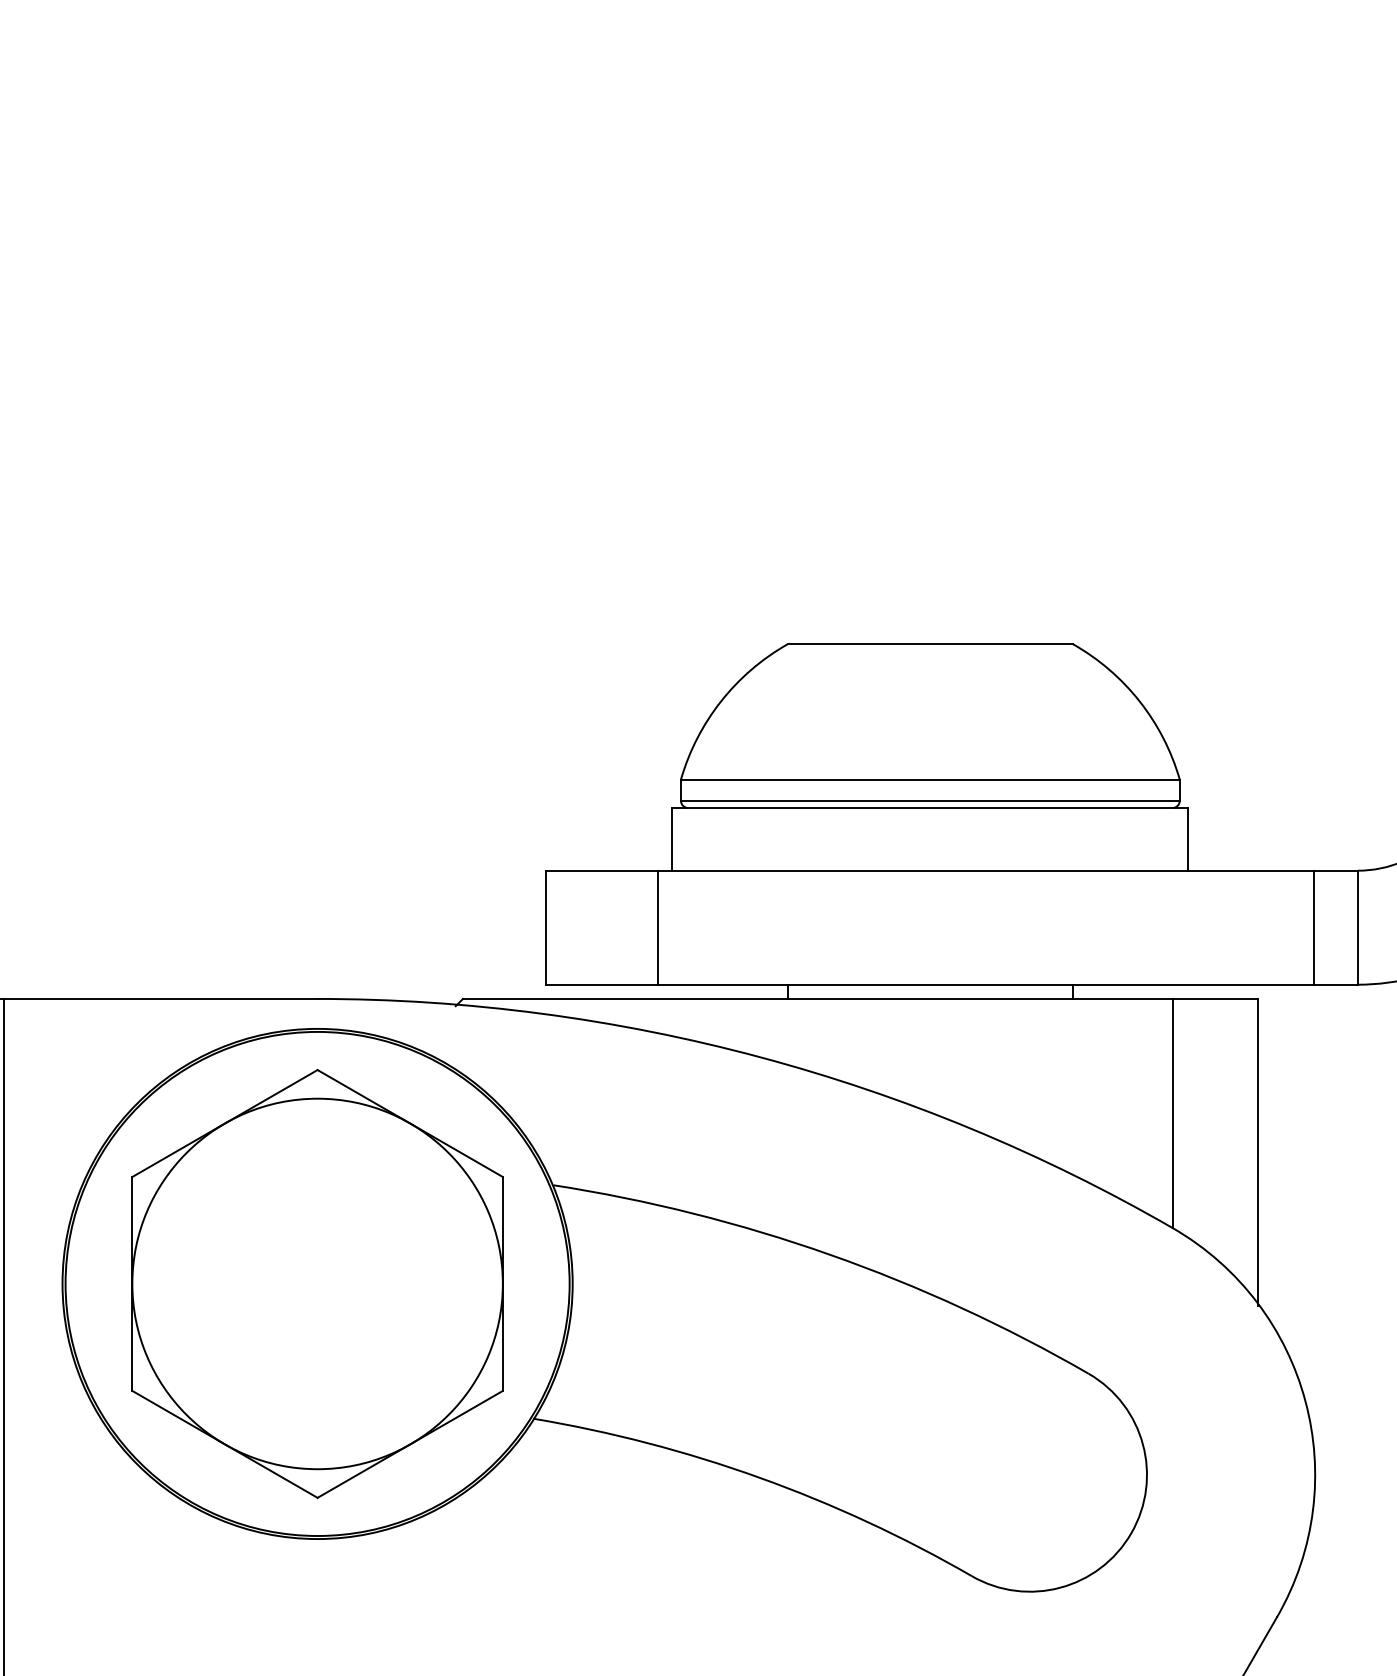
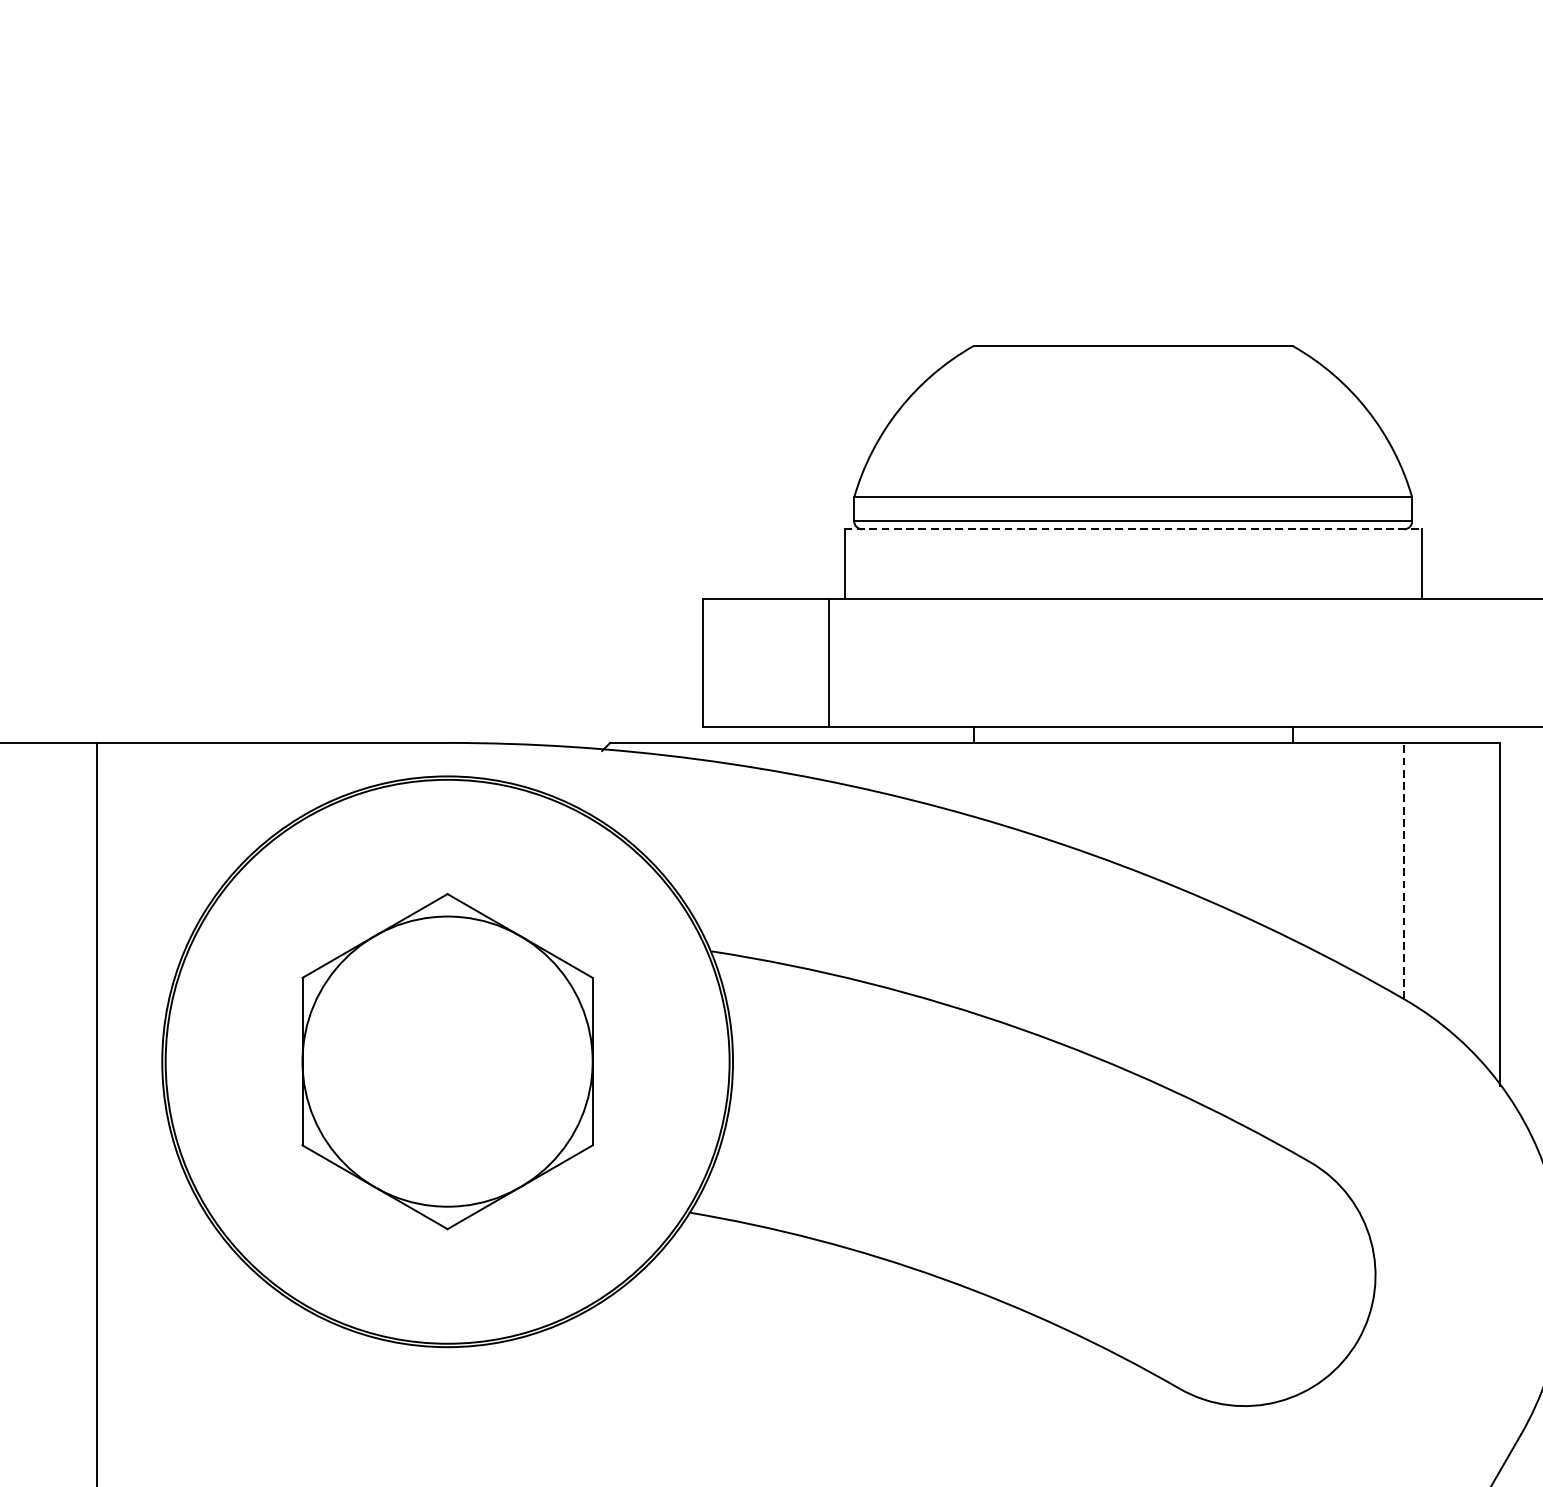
line: (930, 808) -> (1133, 529), solid -> dashed
line: (1172, 1113) -> (1404, 871), solid -> dashed
part: (317, 1283) -> (447, 1061), size x0.7

